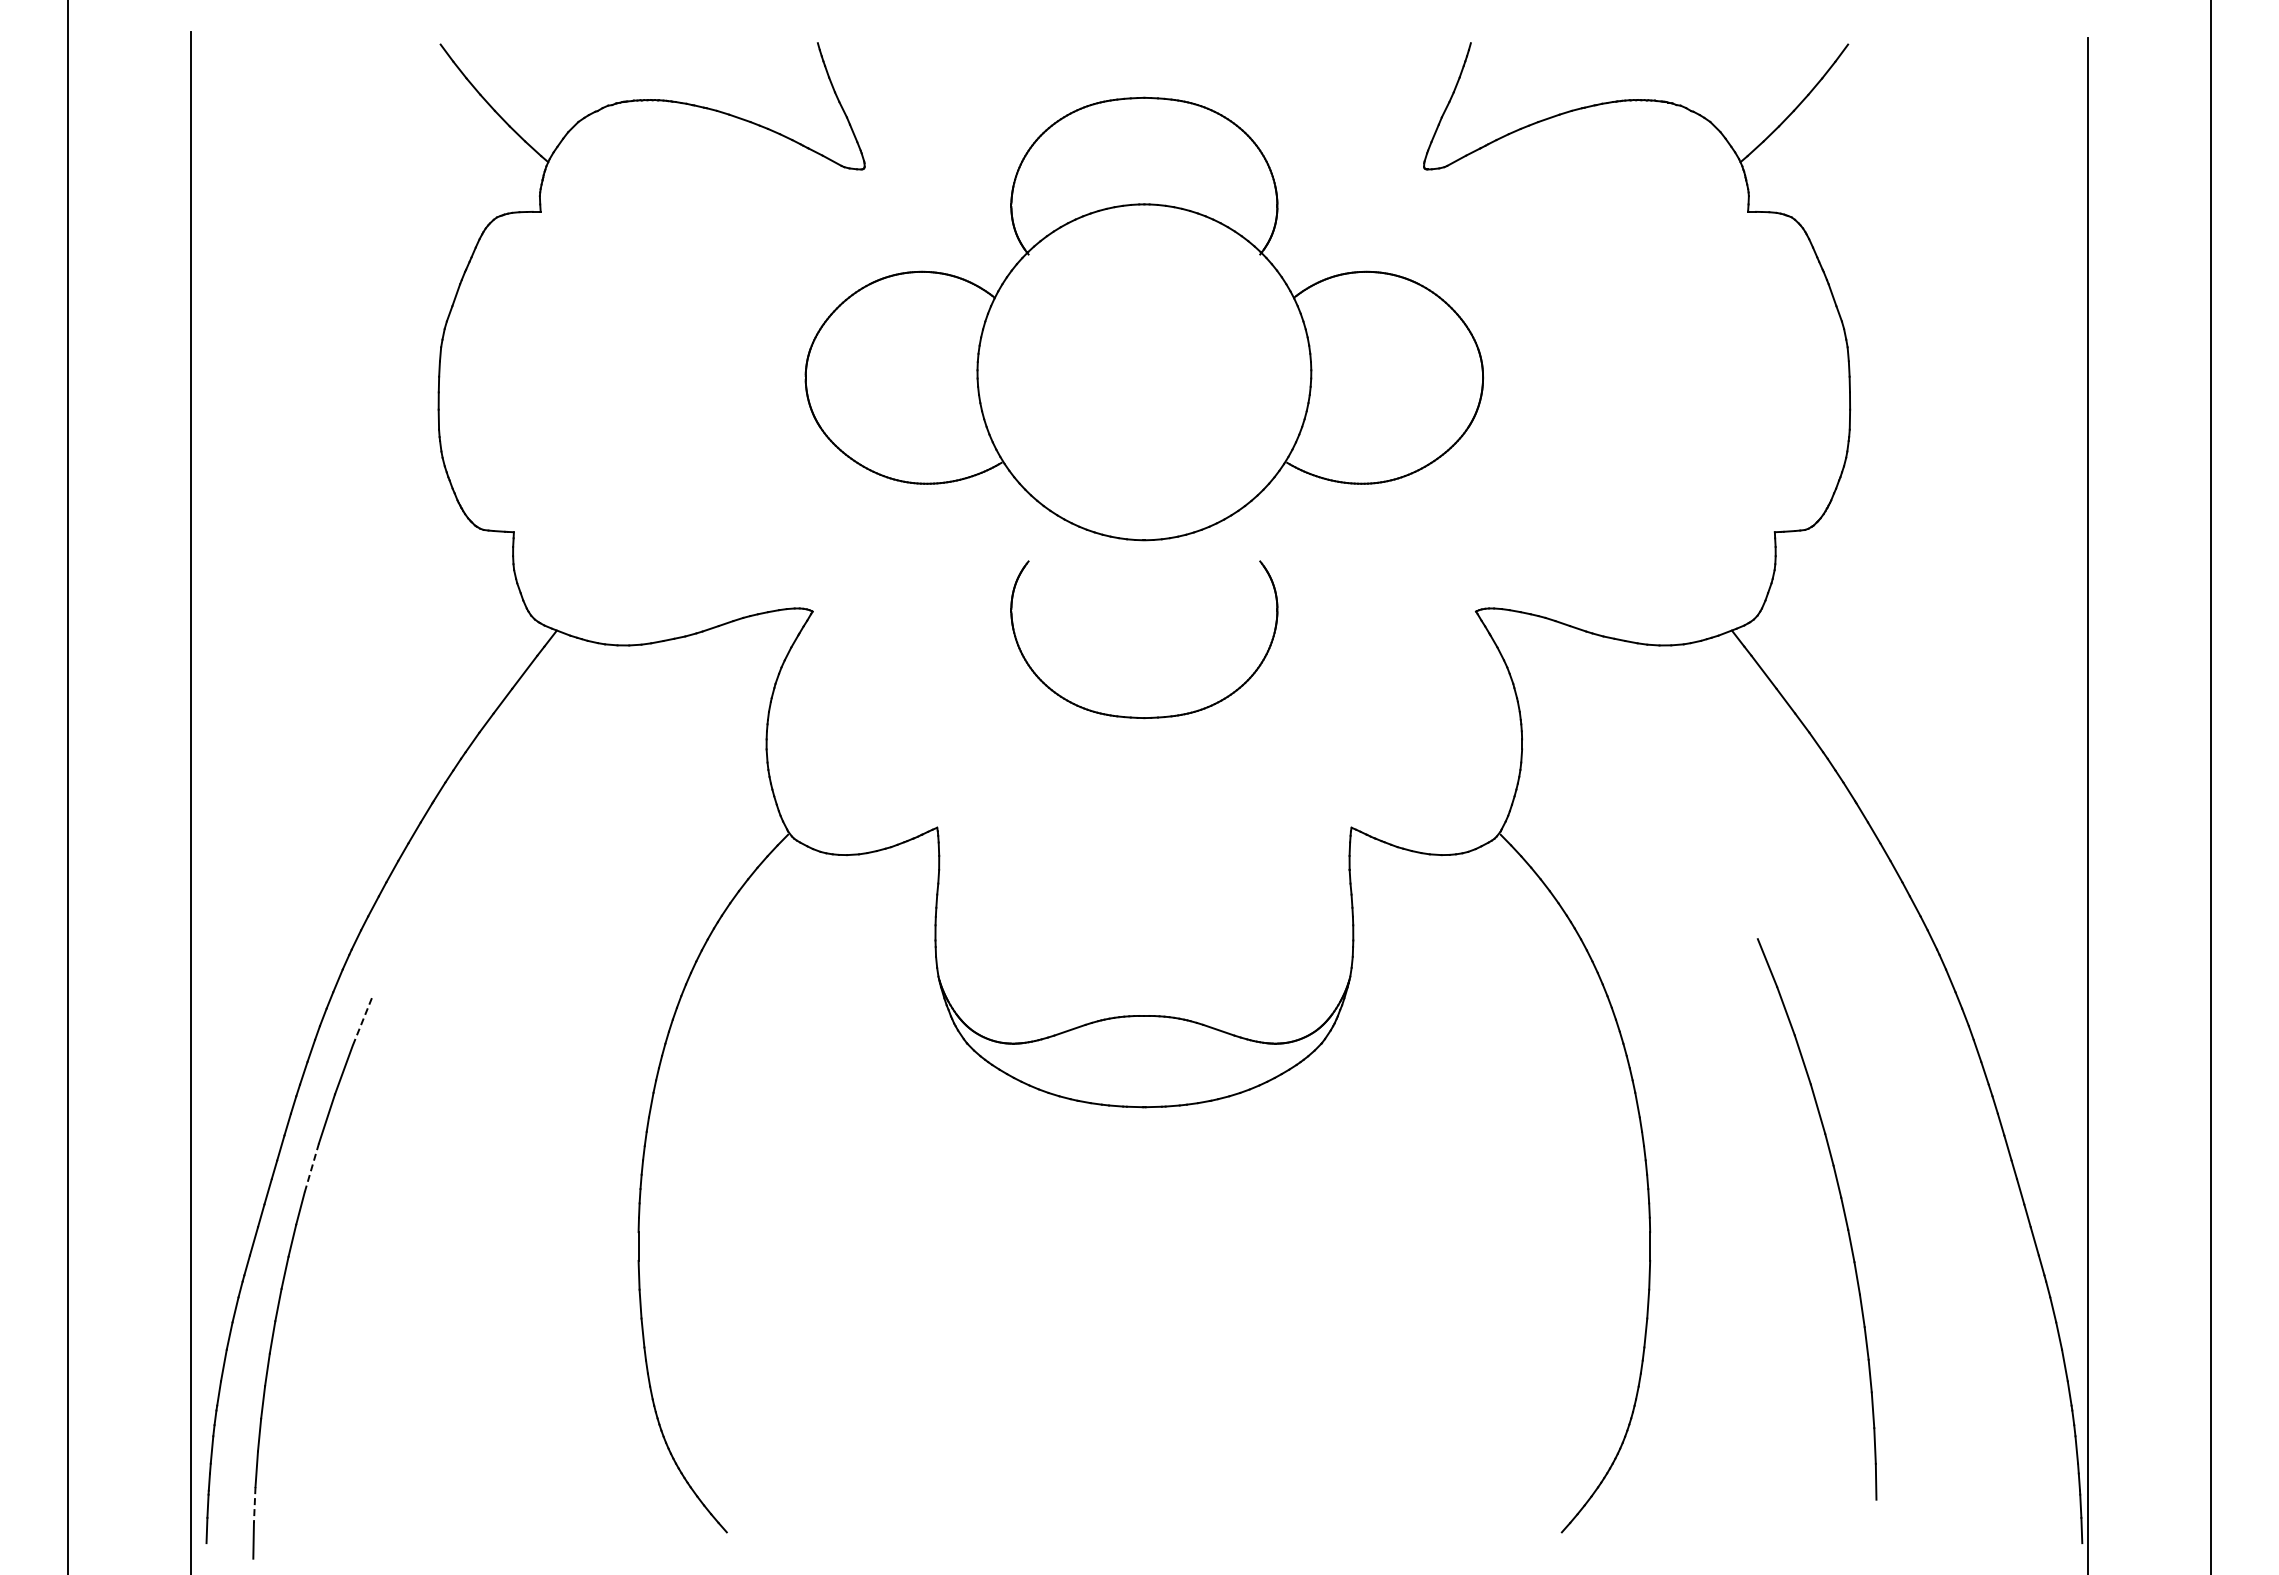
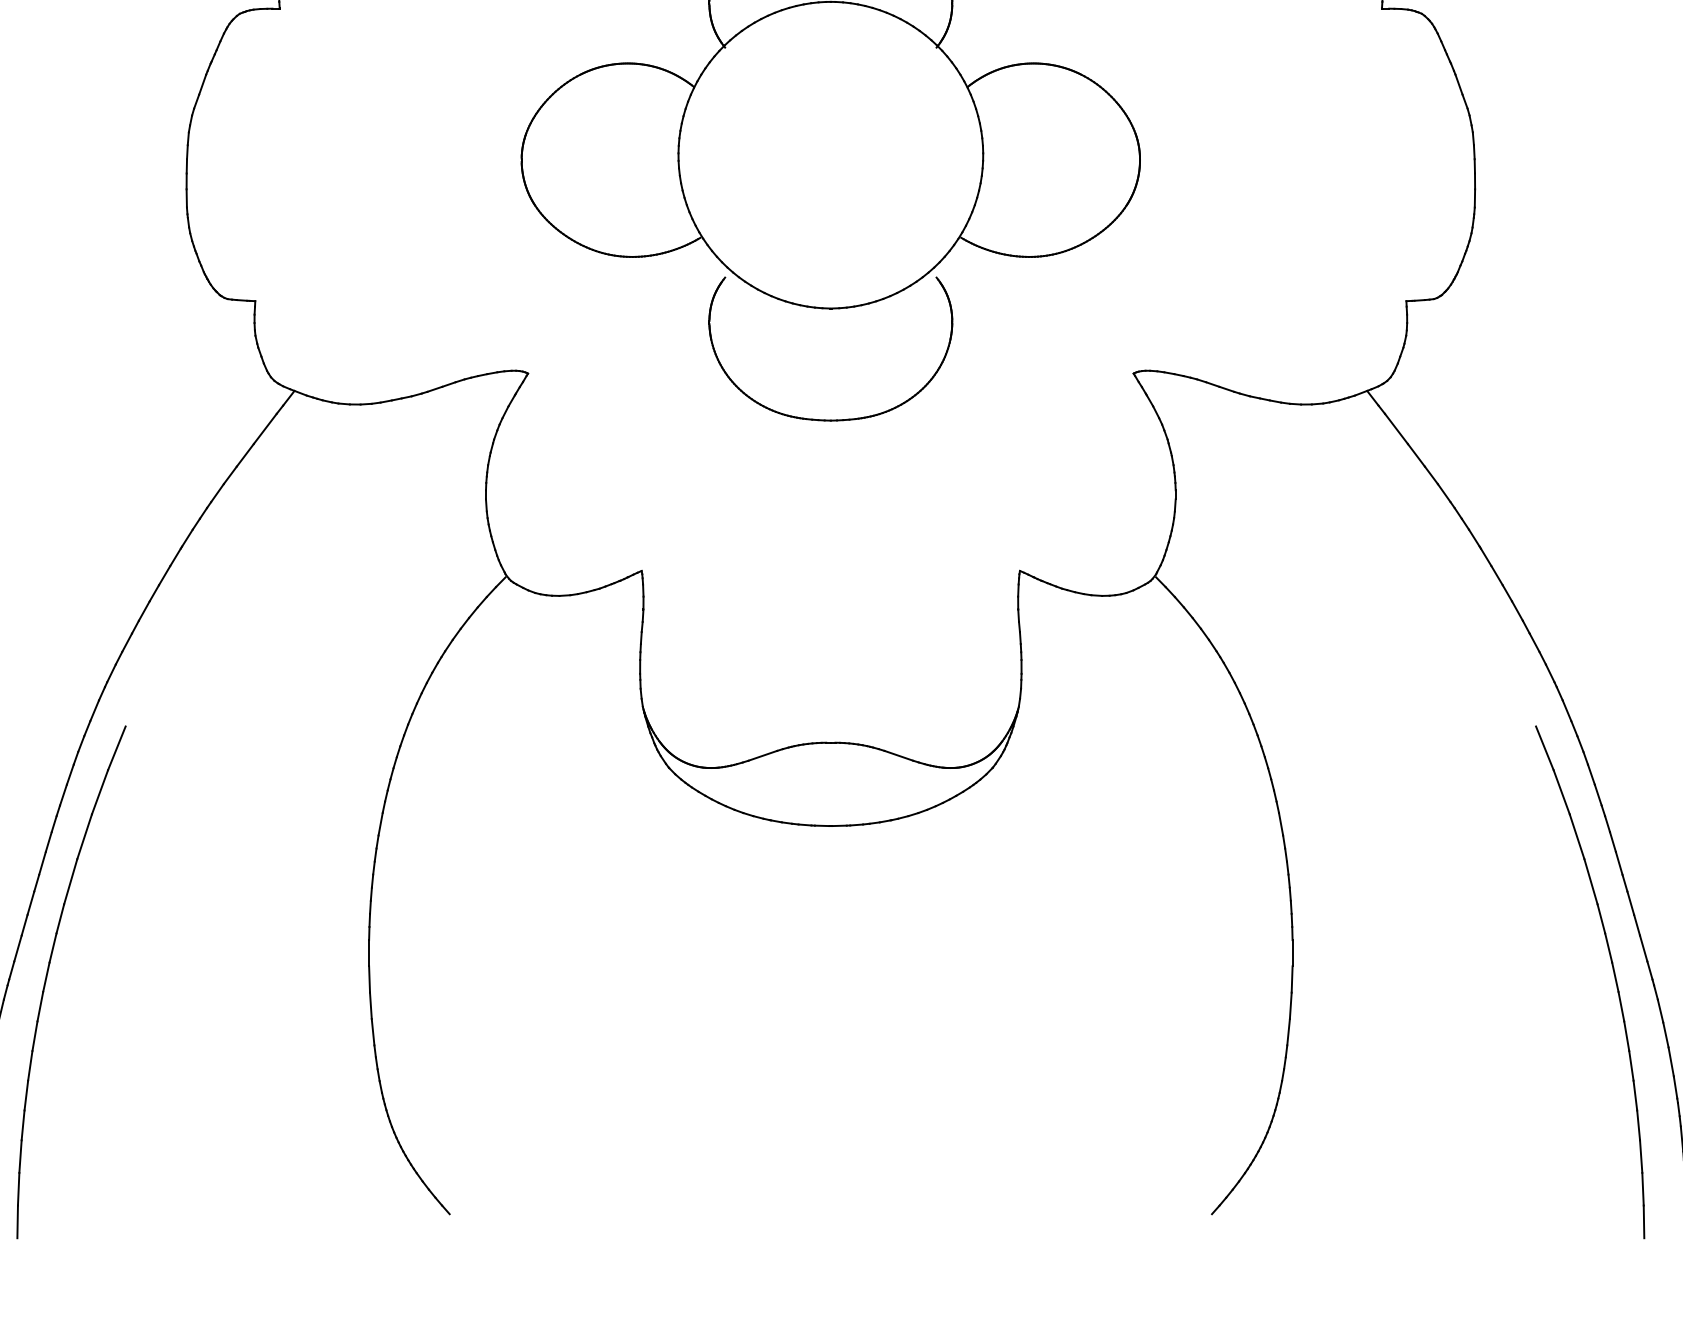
part: (1151, 716) -> (837, 419), moved
line: (362, 1022) -> (117, 748), dashed -> solid
line: (311, 1168) -> (70, 882), dashed -> solid
part: (1843, 1213) -> (1614, 976), moved
line: (254, 1505) -> (18, 1189), dashed -> solid

